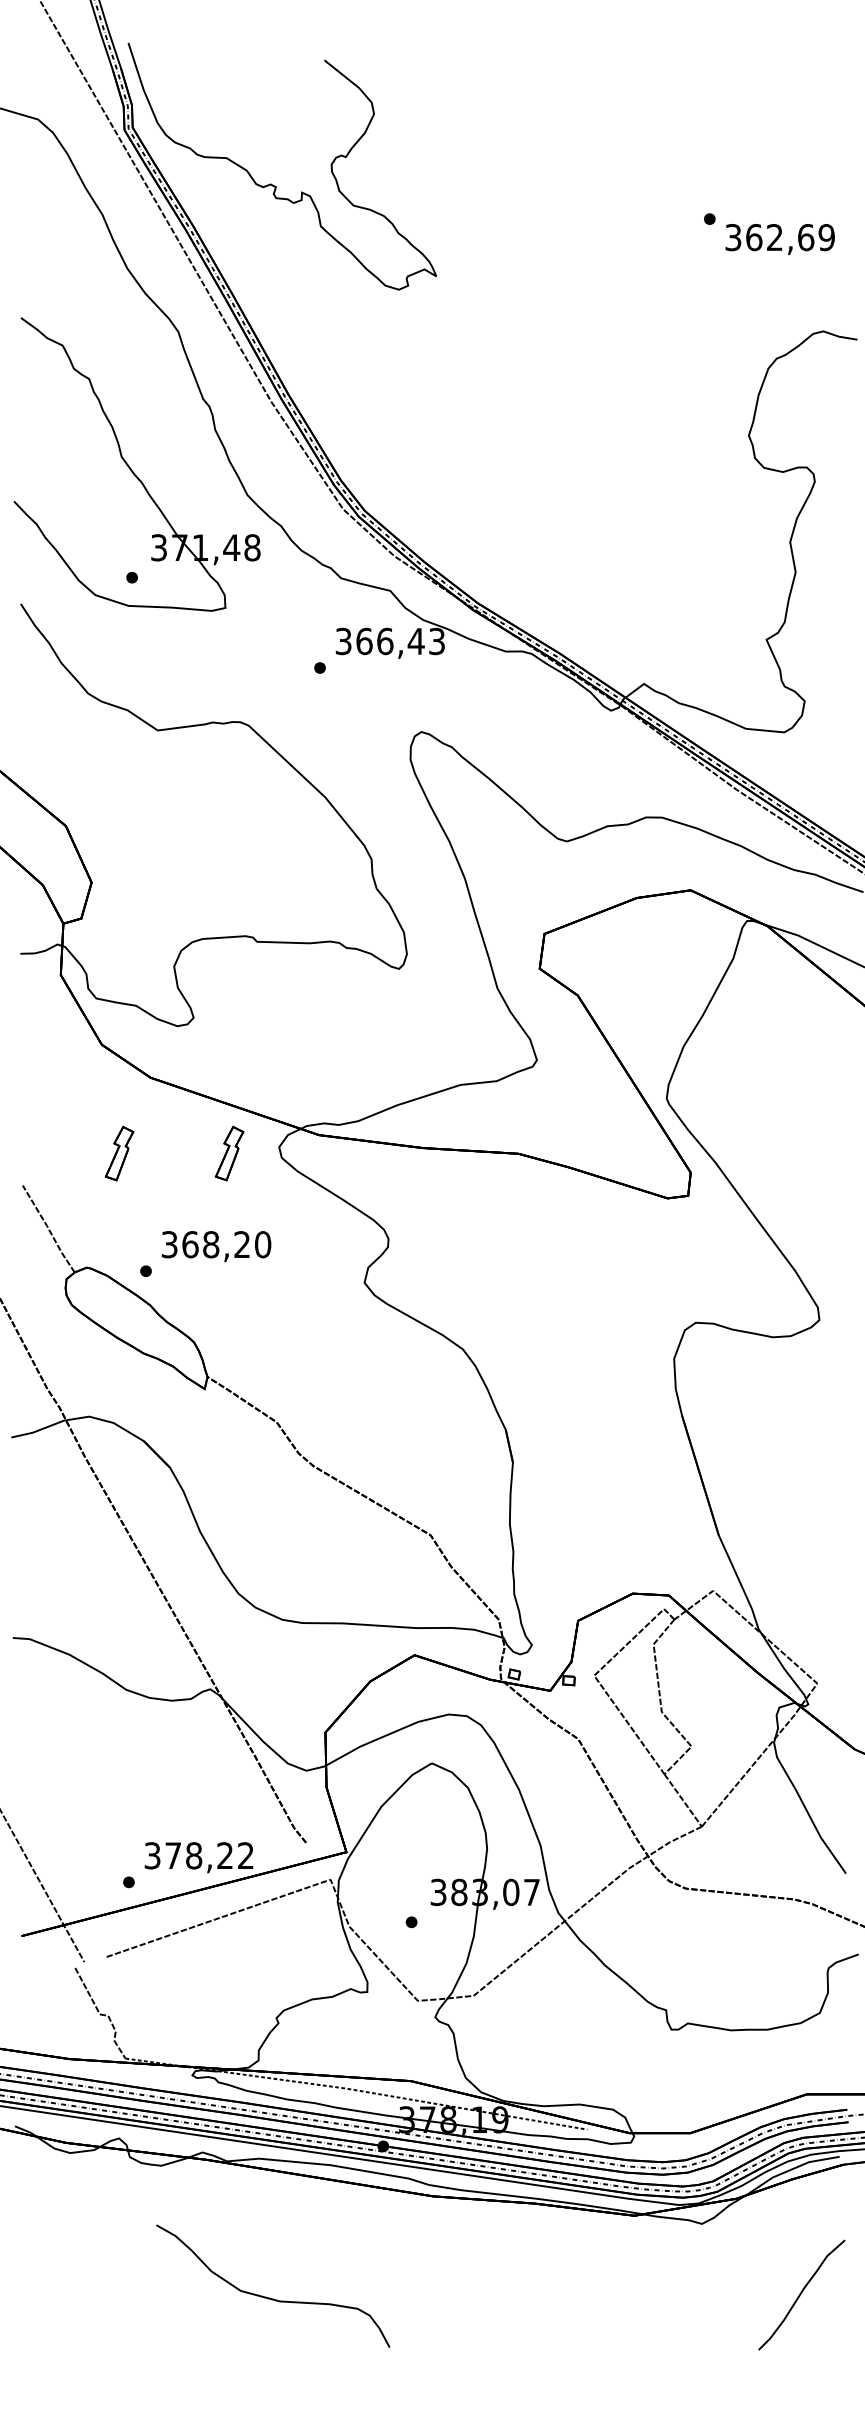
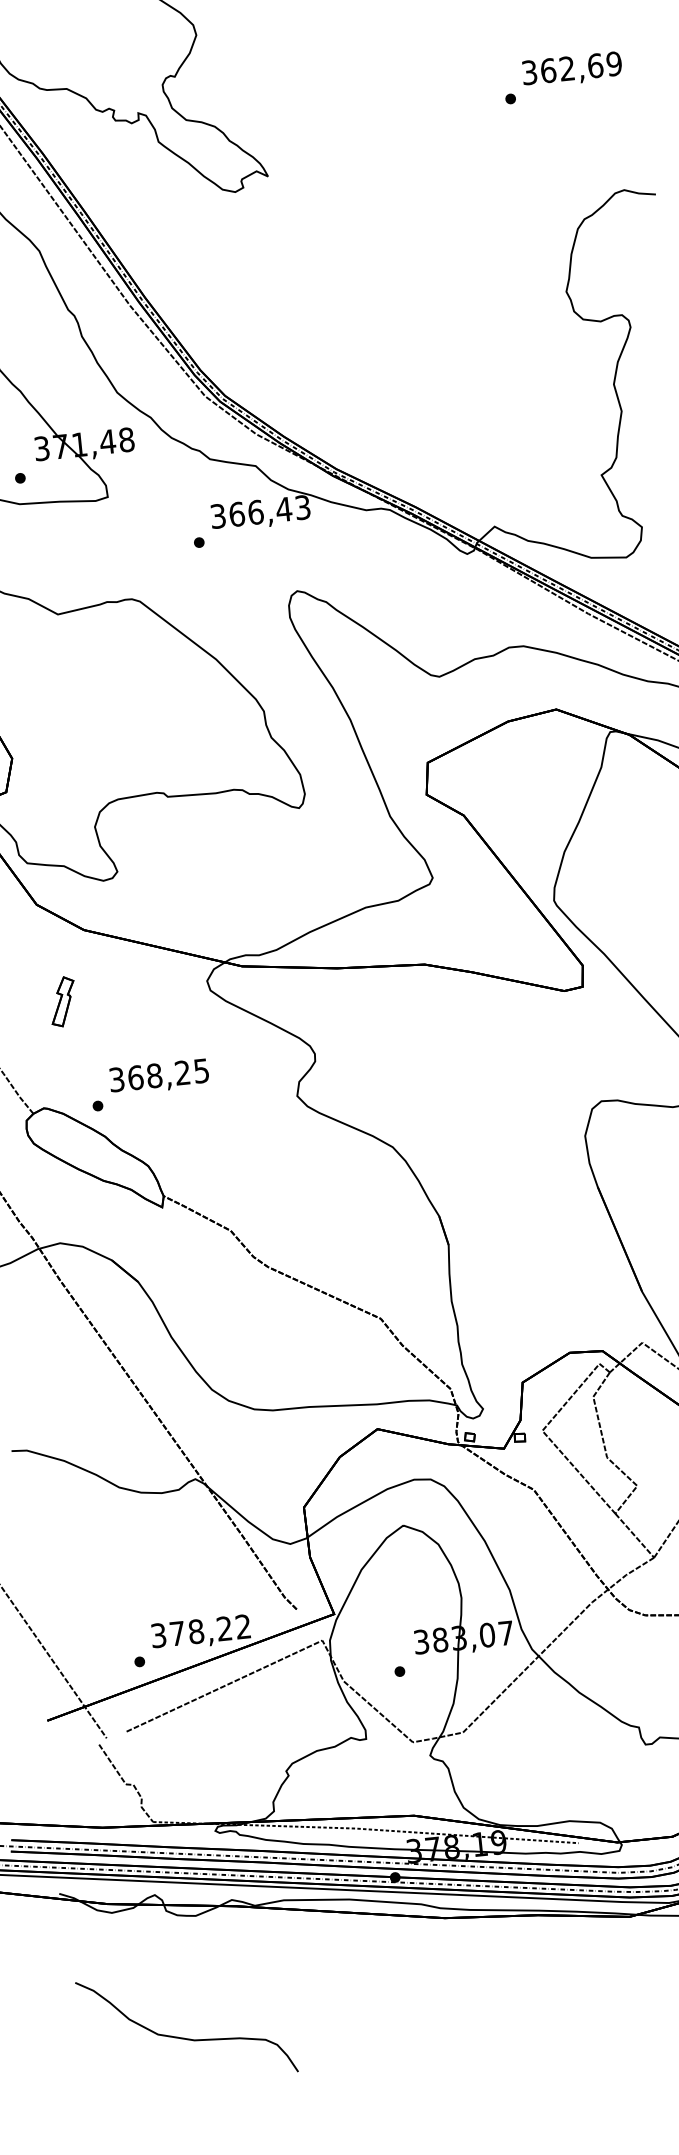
text: (779, 239) -> (571, 70), moved
part: (229, 1153) -> (162, 991), removed
text: (263, 1244) -> (202, 1070), 368,20 -> 368,25
curve: (269, 2297) -> (184, 2037), moved

